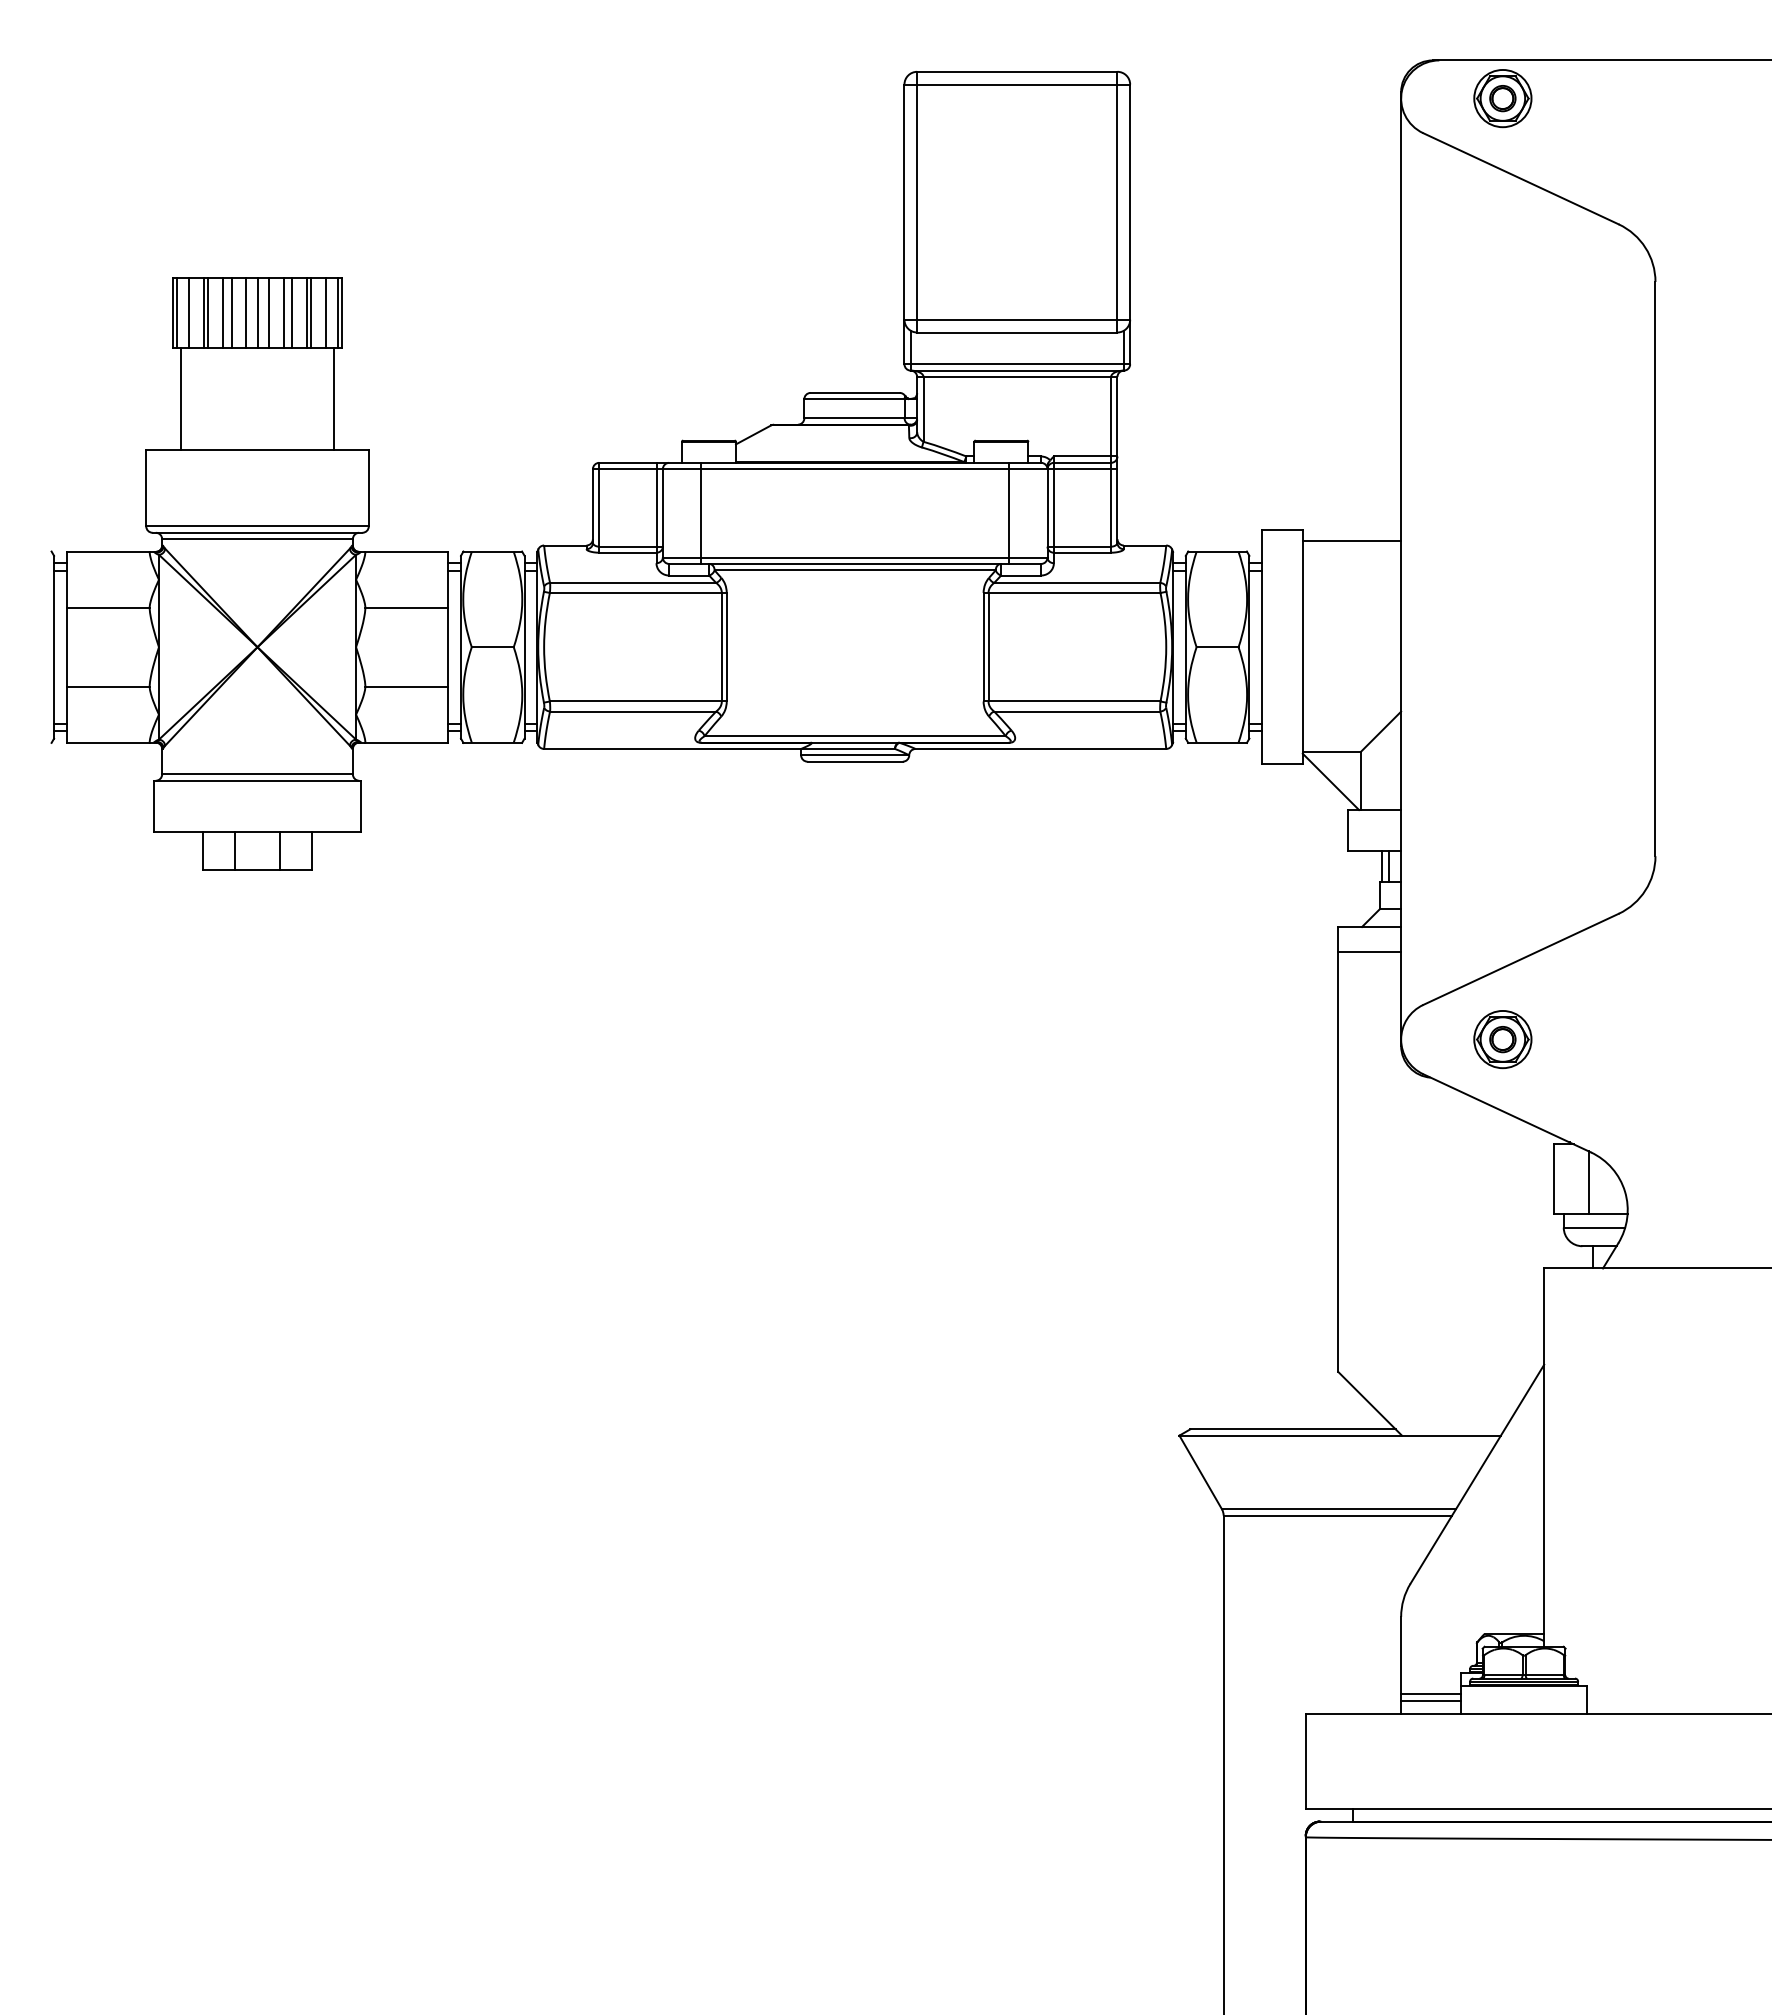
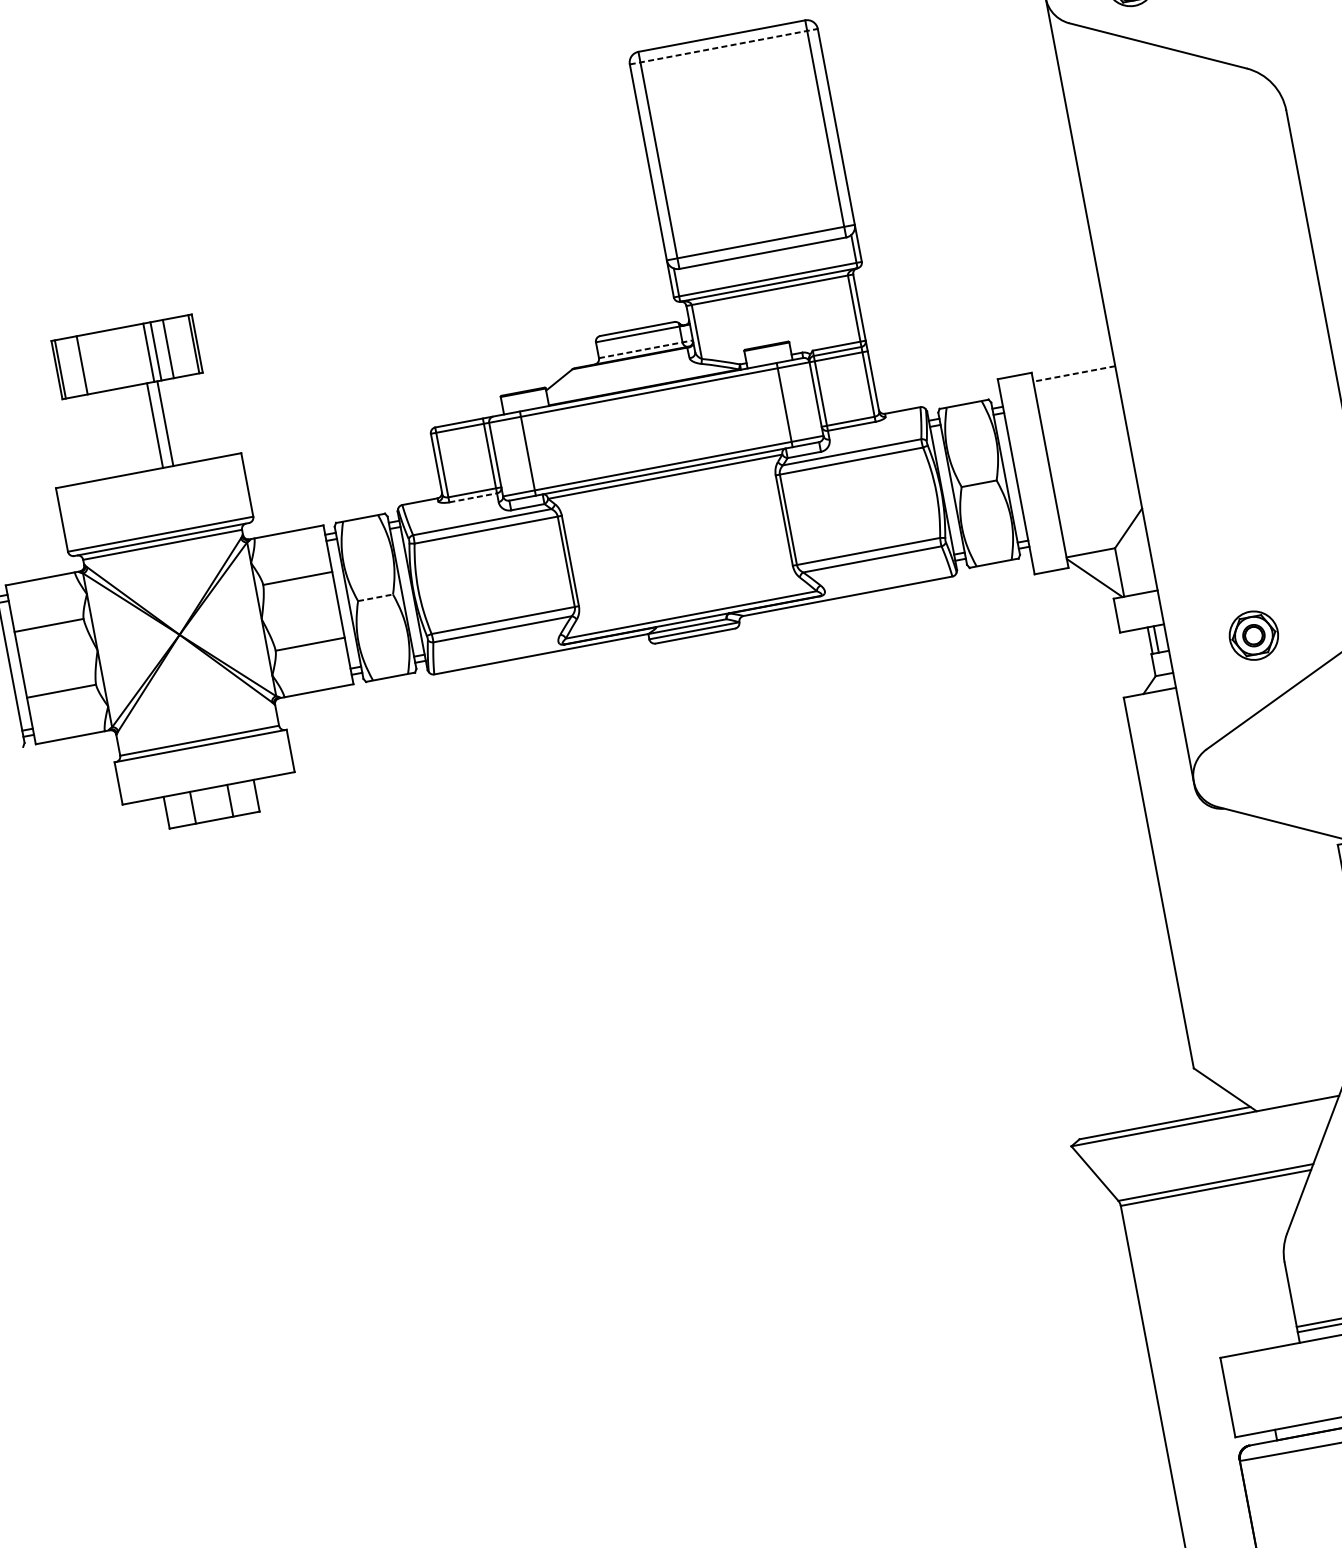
line: (1017, 84) -> (723, 46), solid -> dashed
line: (189, 313) -> (70, 367), removed
line: (208, 313) -> (86, 364), removed
line: (222, 313) -> (97, 362), removed
line: (231, 313) -> (105, 361), removed
line: (245, 313) -> (117, 358), removed
line: (257, 313) -> (127, 356), removed
line: (269, 313) -> (137, 355), removed
line: (311, 313) -> (172, 348), removed
line: (325, 313) -> (183, 346), removed
line: (181, 399) -> (165, 423), moved
line: (333, 399) -> (154, 425), moved
line: (861, 418) -> (646, 349), solid -> dashed
line: (1351, 540) -> (1073, 373), solid -> dashed
line: (627, 552) -> (472, 497), solid -> dashed
line: (492, 647) -> (375, 598), solid -> dashed
line: (1369, 952) -> (1153, 714), removed
part: (1502, 1039) -> (1253, 635), moved

